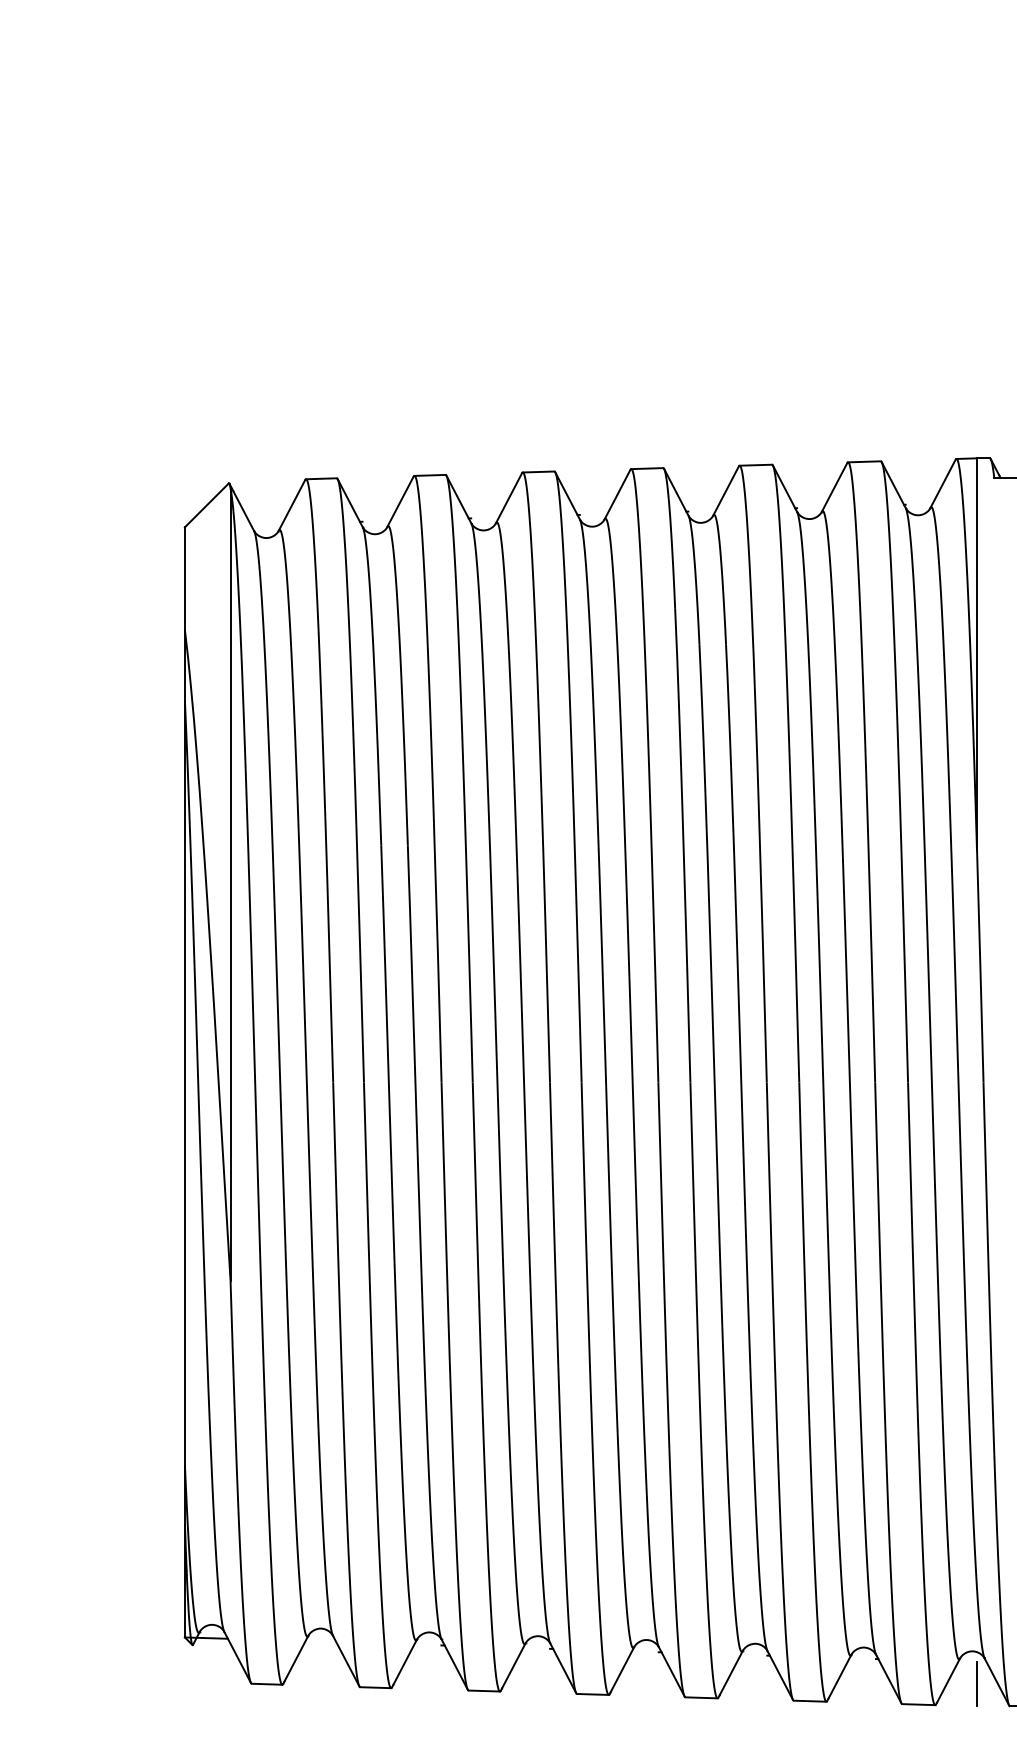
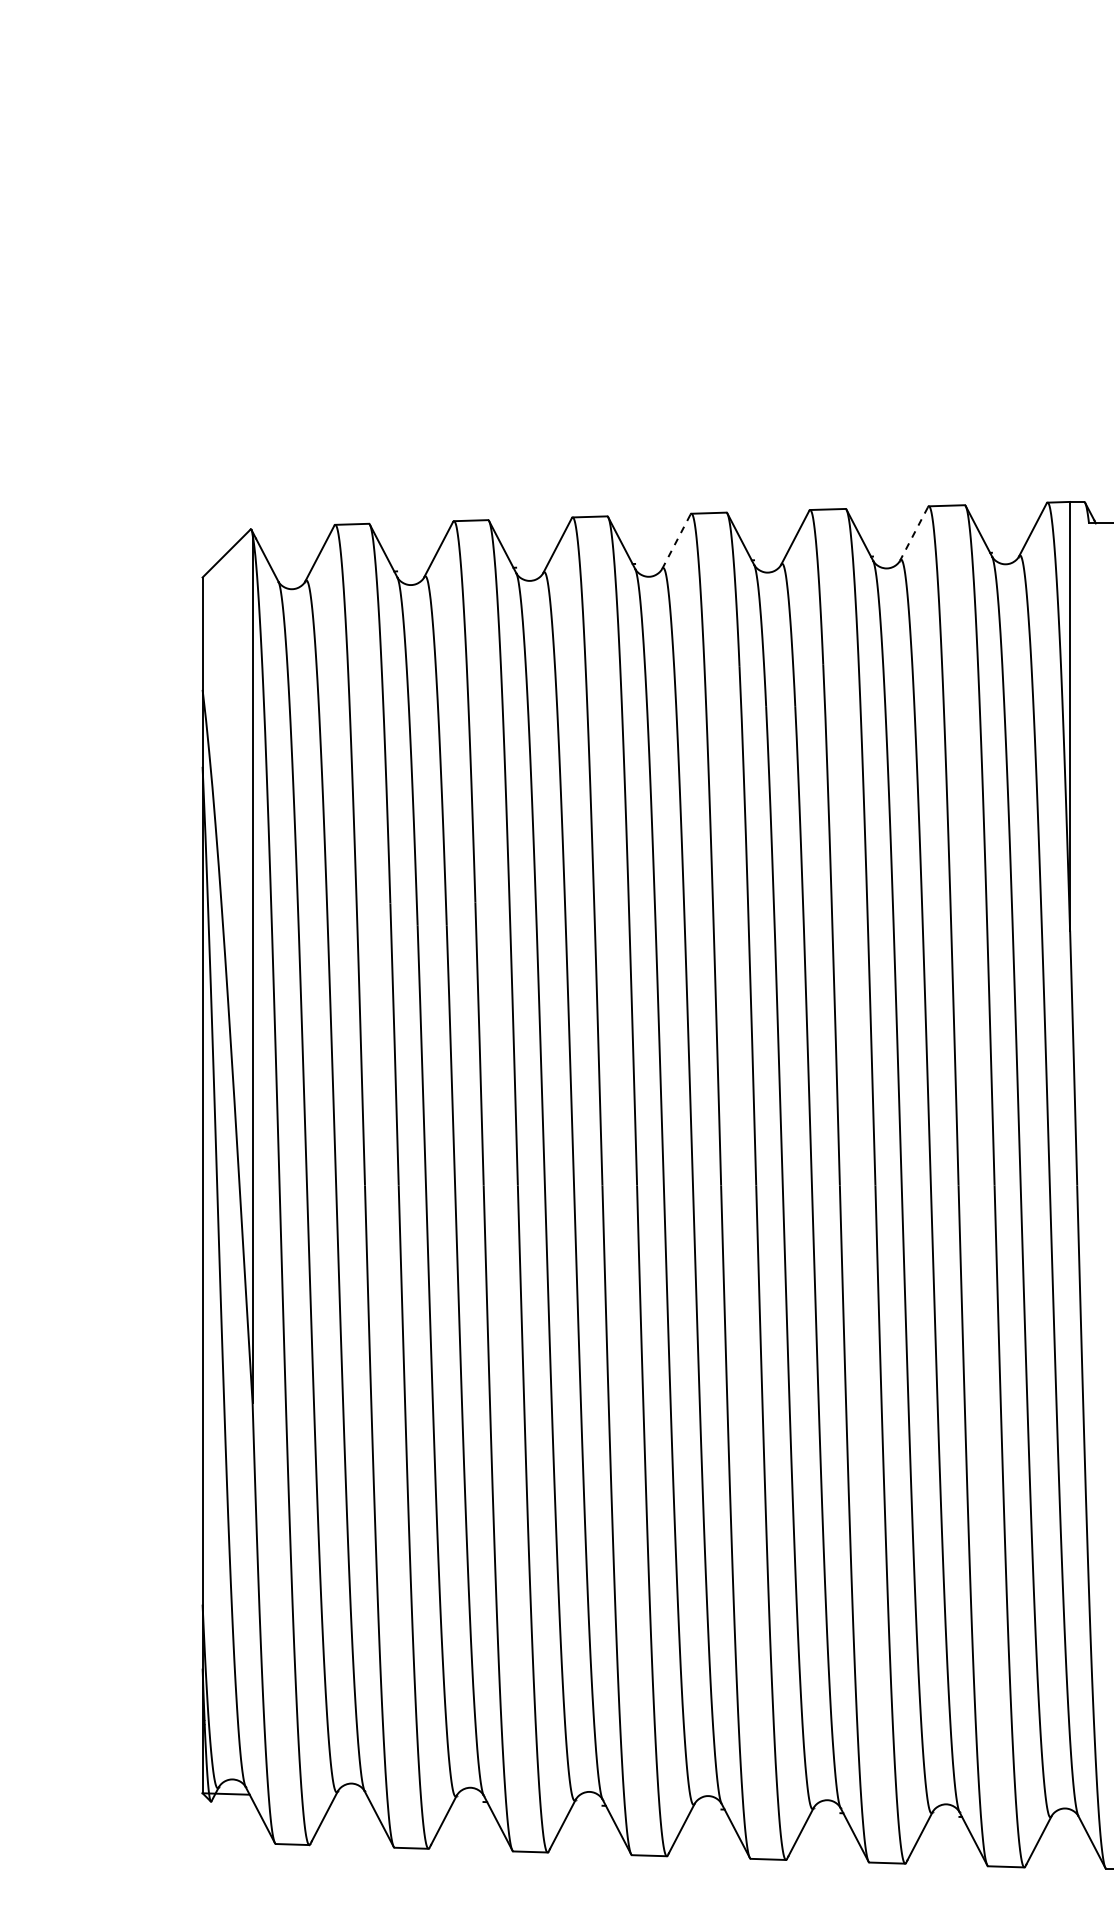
line: (834, 488) -> (913, 534), solid -> dashed
line: (617, 494) -> (676, 541), solid -> dashed
line: (977, 1684) -> (1070, 1844), removed

